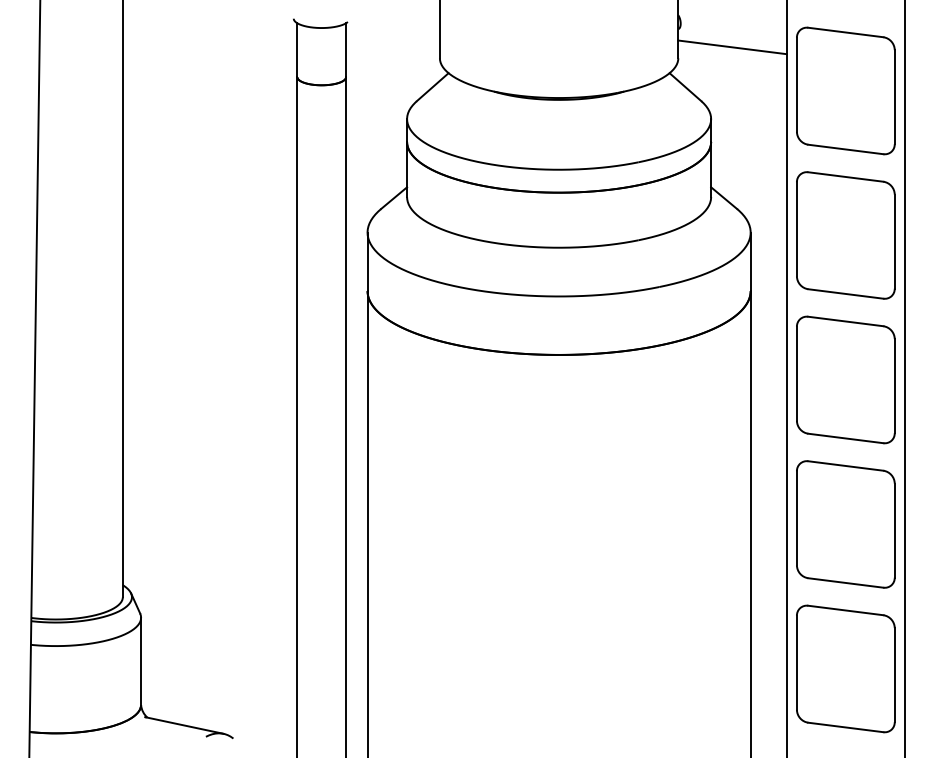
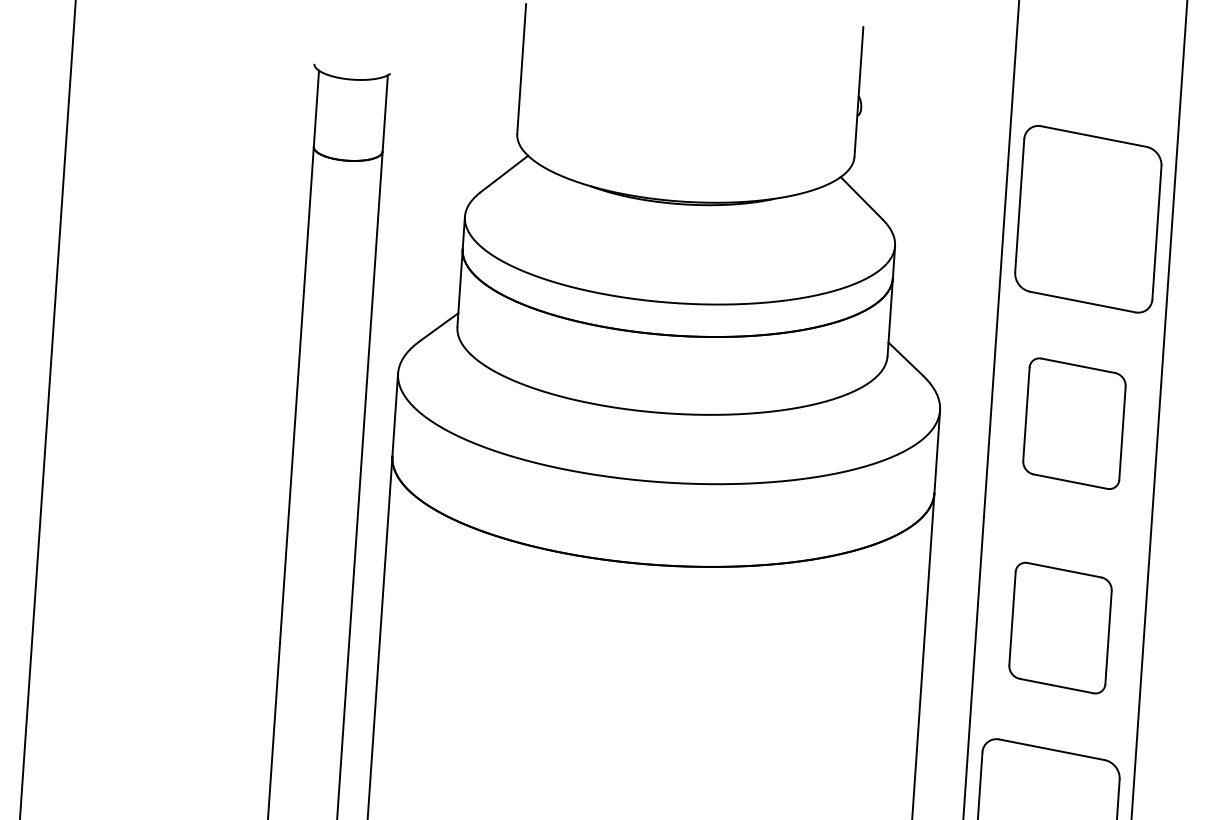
line: (732, 47) -> (932, 146), removed
part: (845, 235) -> (1073, 423), size x0.7
part: (845, 379) -> (1060, 627), size x0.7

